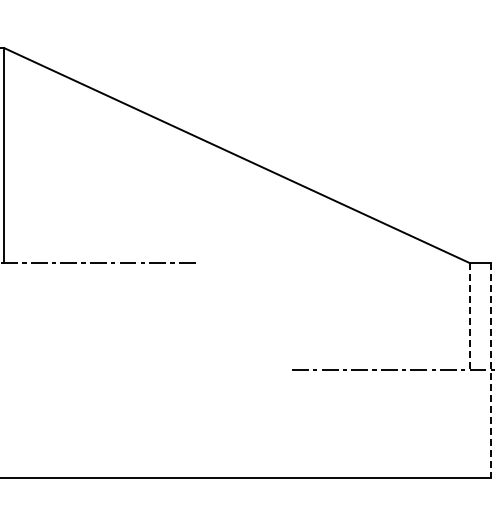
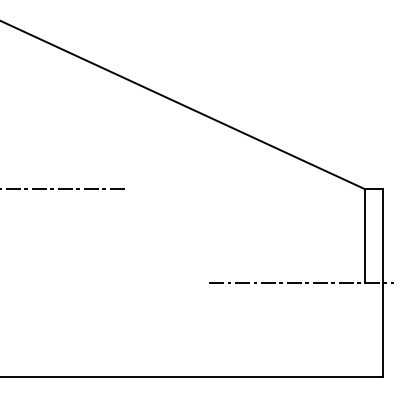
line: (469, 316) -> (364, 235), dashed -> solid
line: (490, 370) -> (383, 283), dashed -> solid

